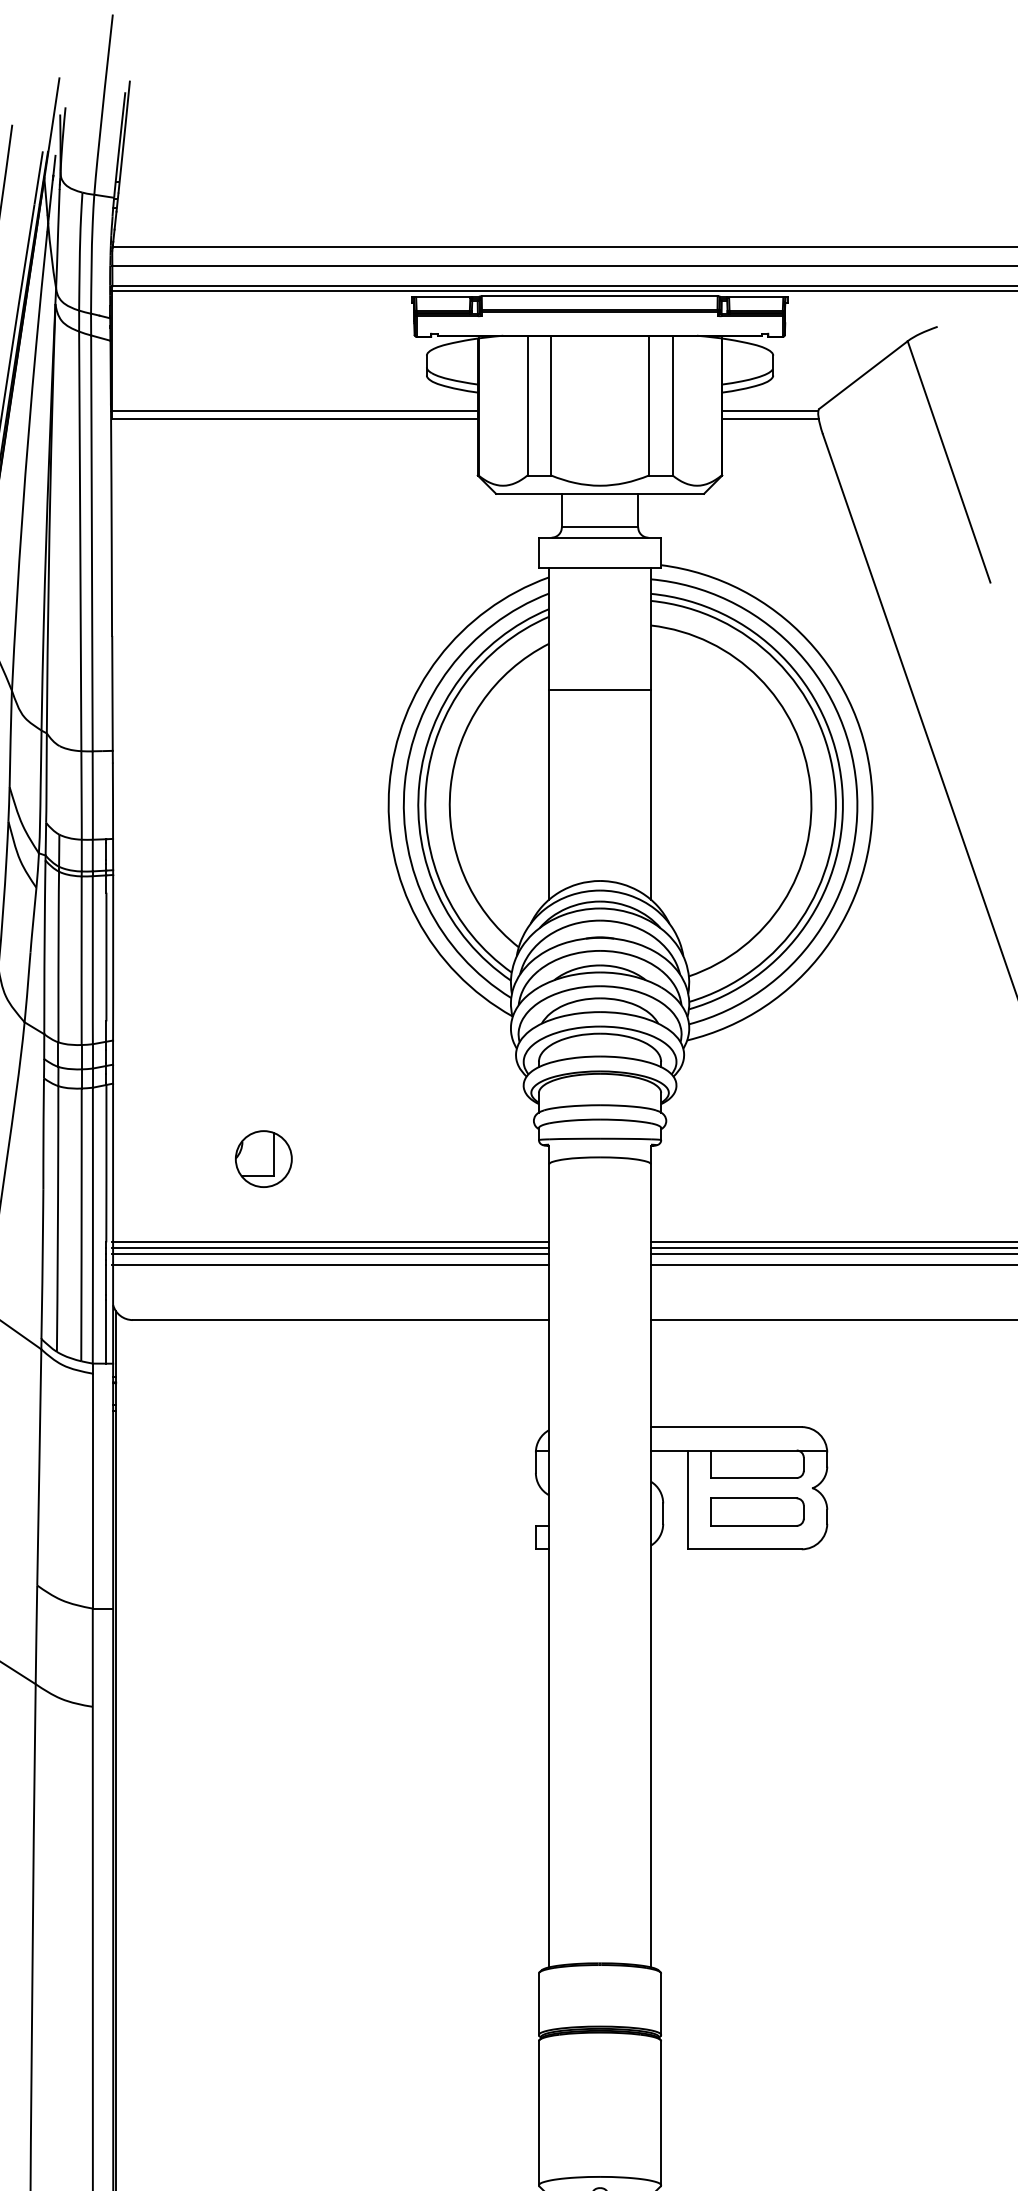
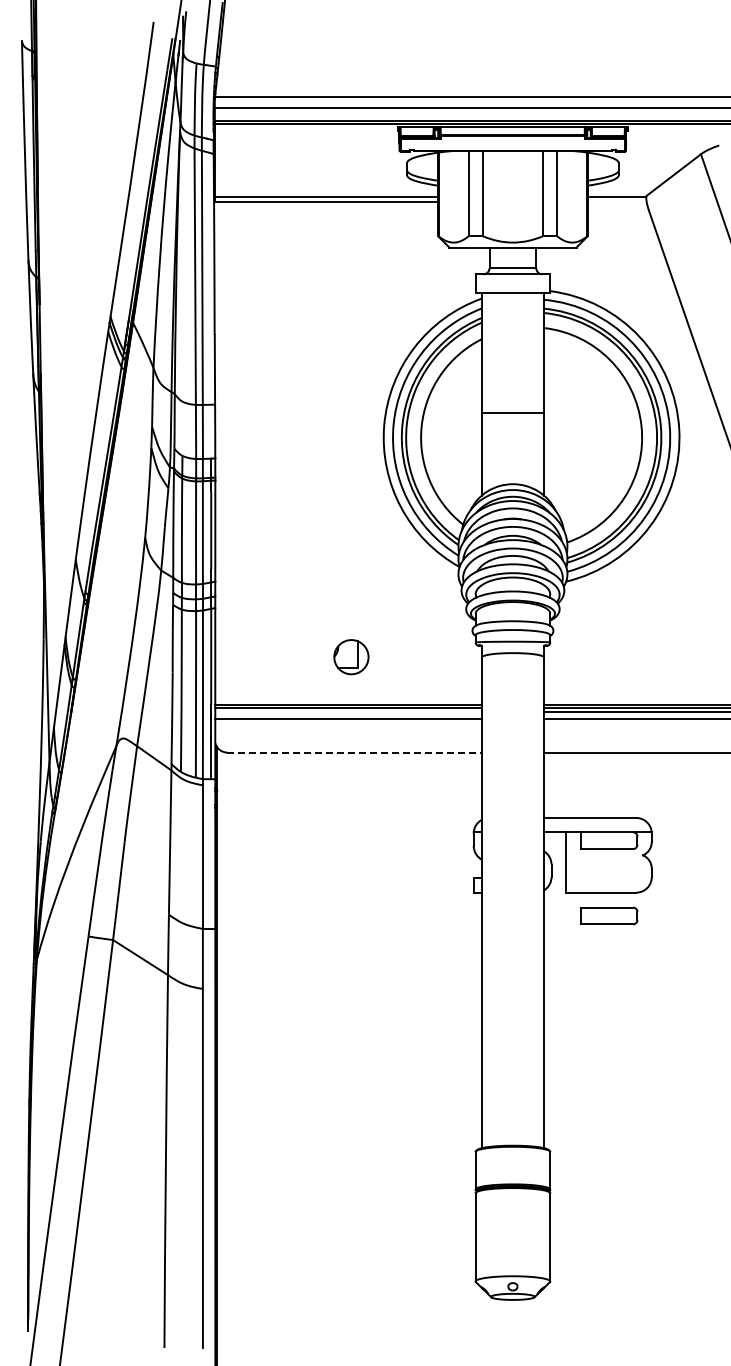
line: (769, 418) -> (616, 201), removed
line: (599, 690) -> (512, 412), moved
part: (263, 1159) -> (351, 657), moved
line: (329, 1254) -> (347, 712), removed
line: (342, 1319) -> (355, 752), solid -> dashed
part: (758, 1511) -> (609, 915), moved

